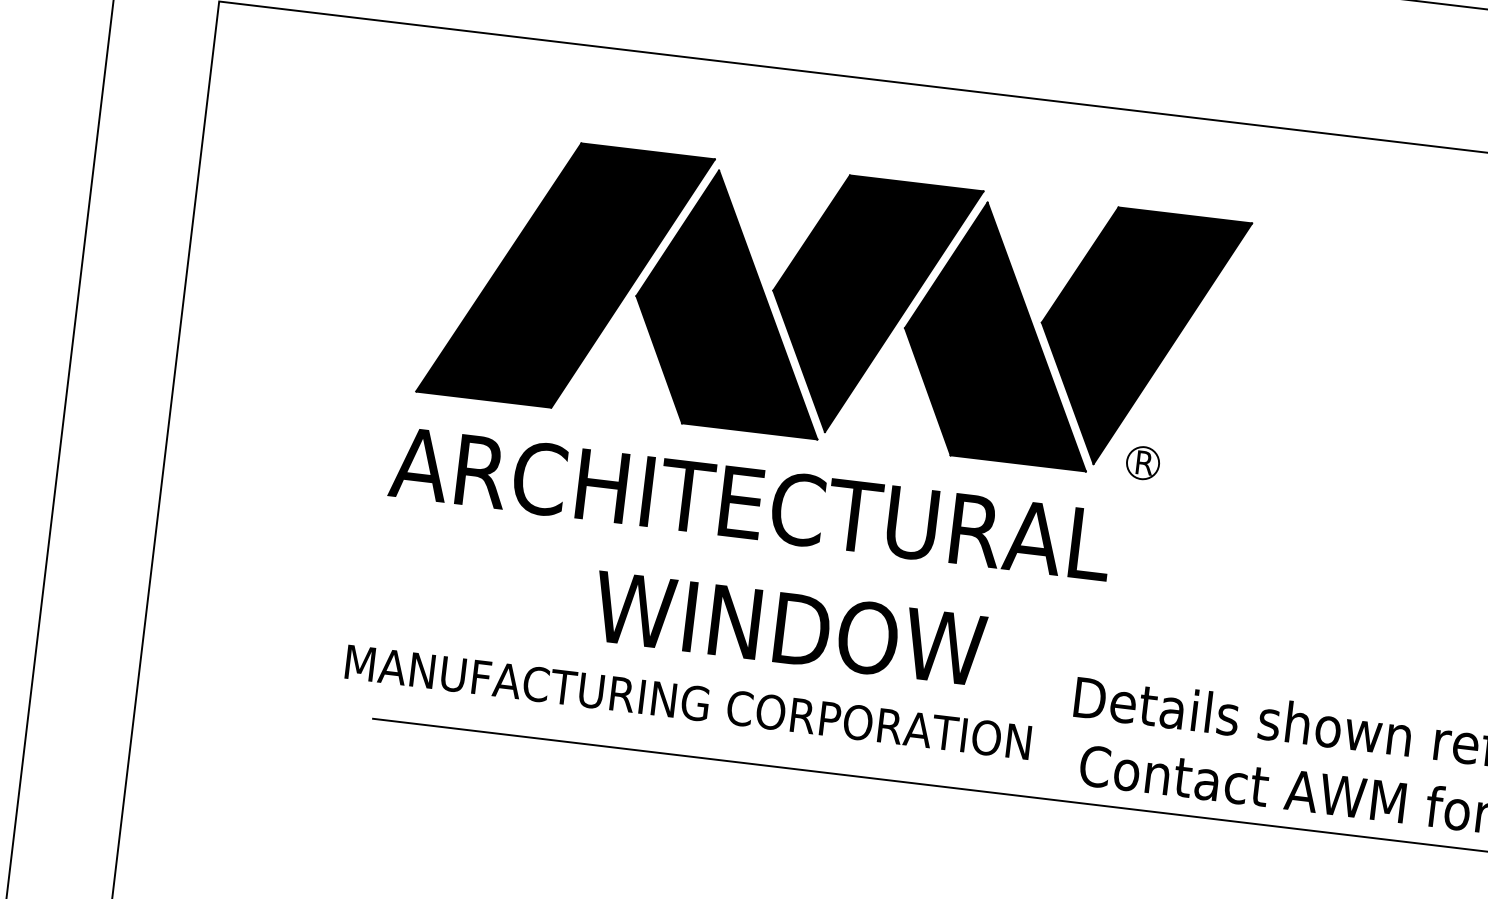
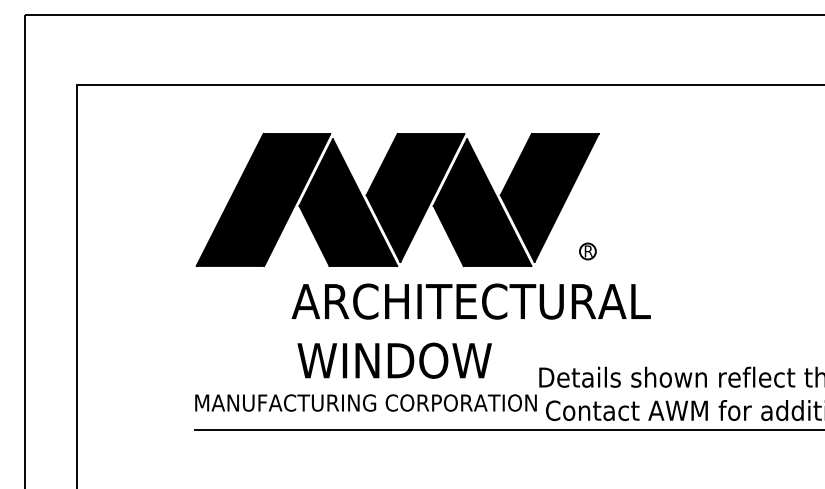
part: (1142, 463) -> (587, 251), moved
text: (749, 503) -> (470, 301), moved
text: (687, 701) -> (365, 402), moved

